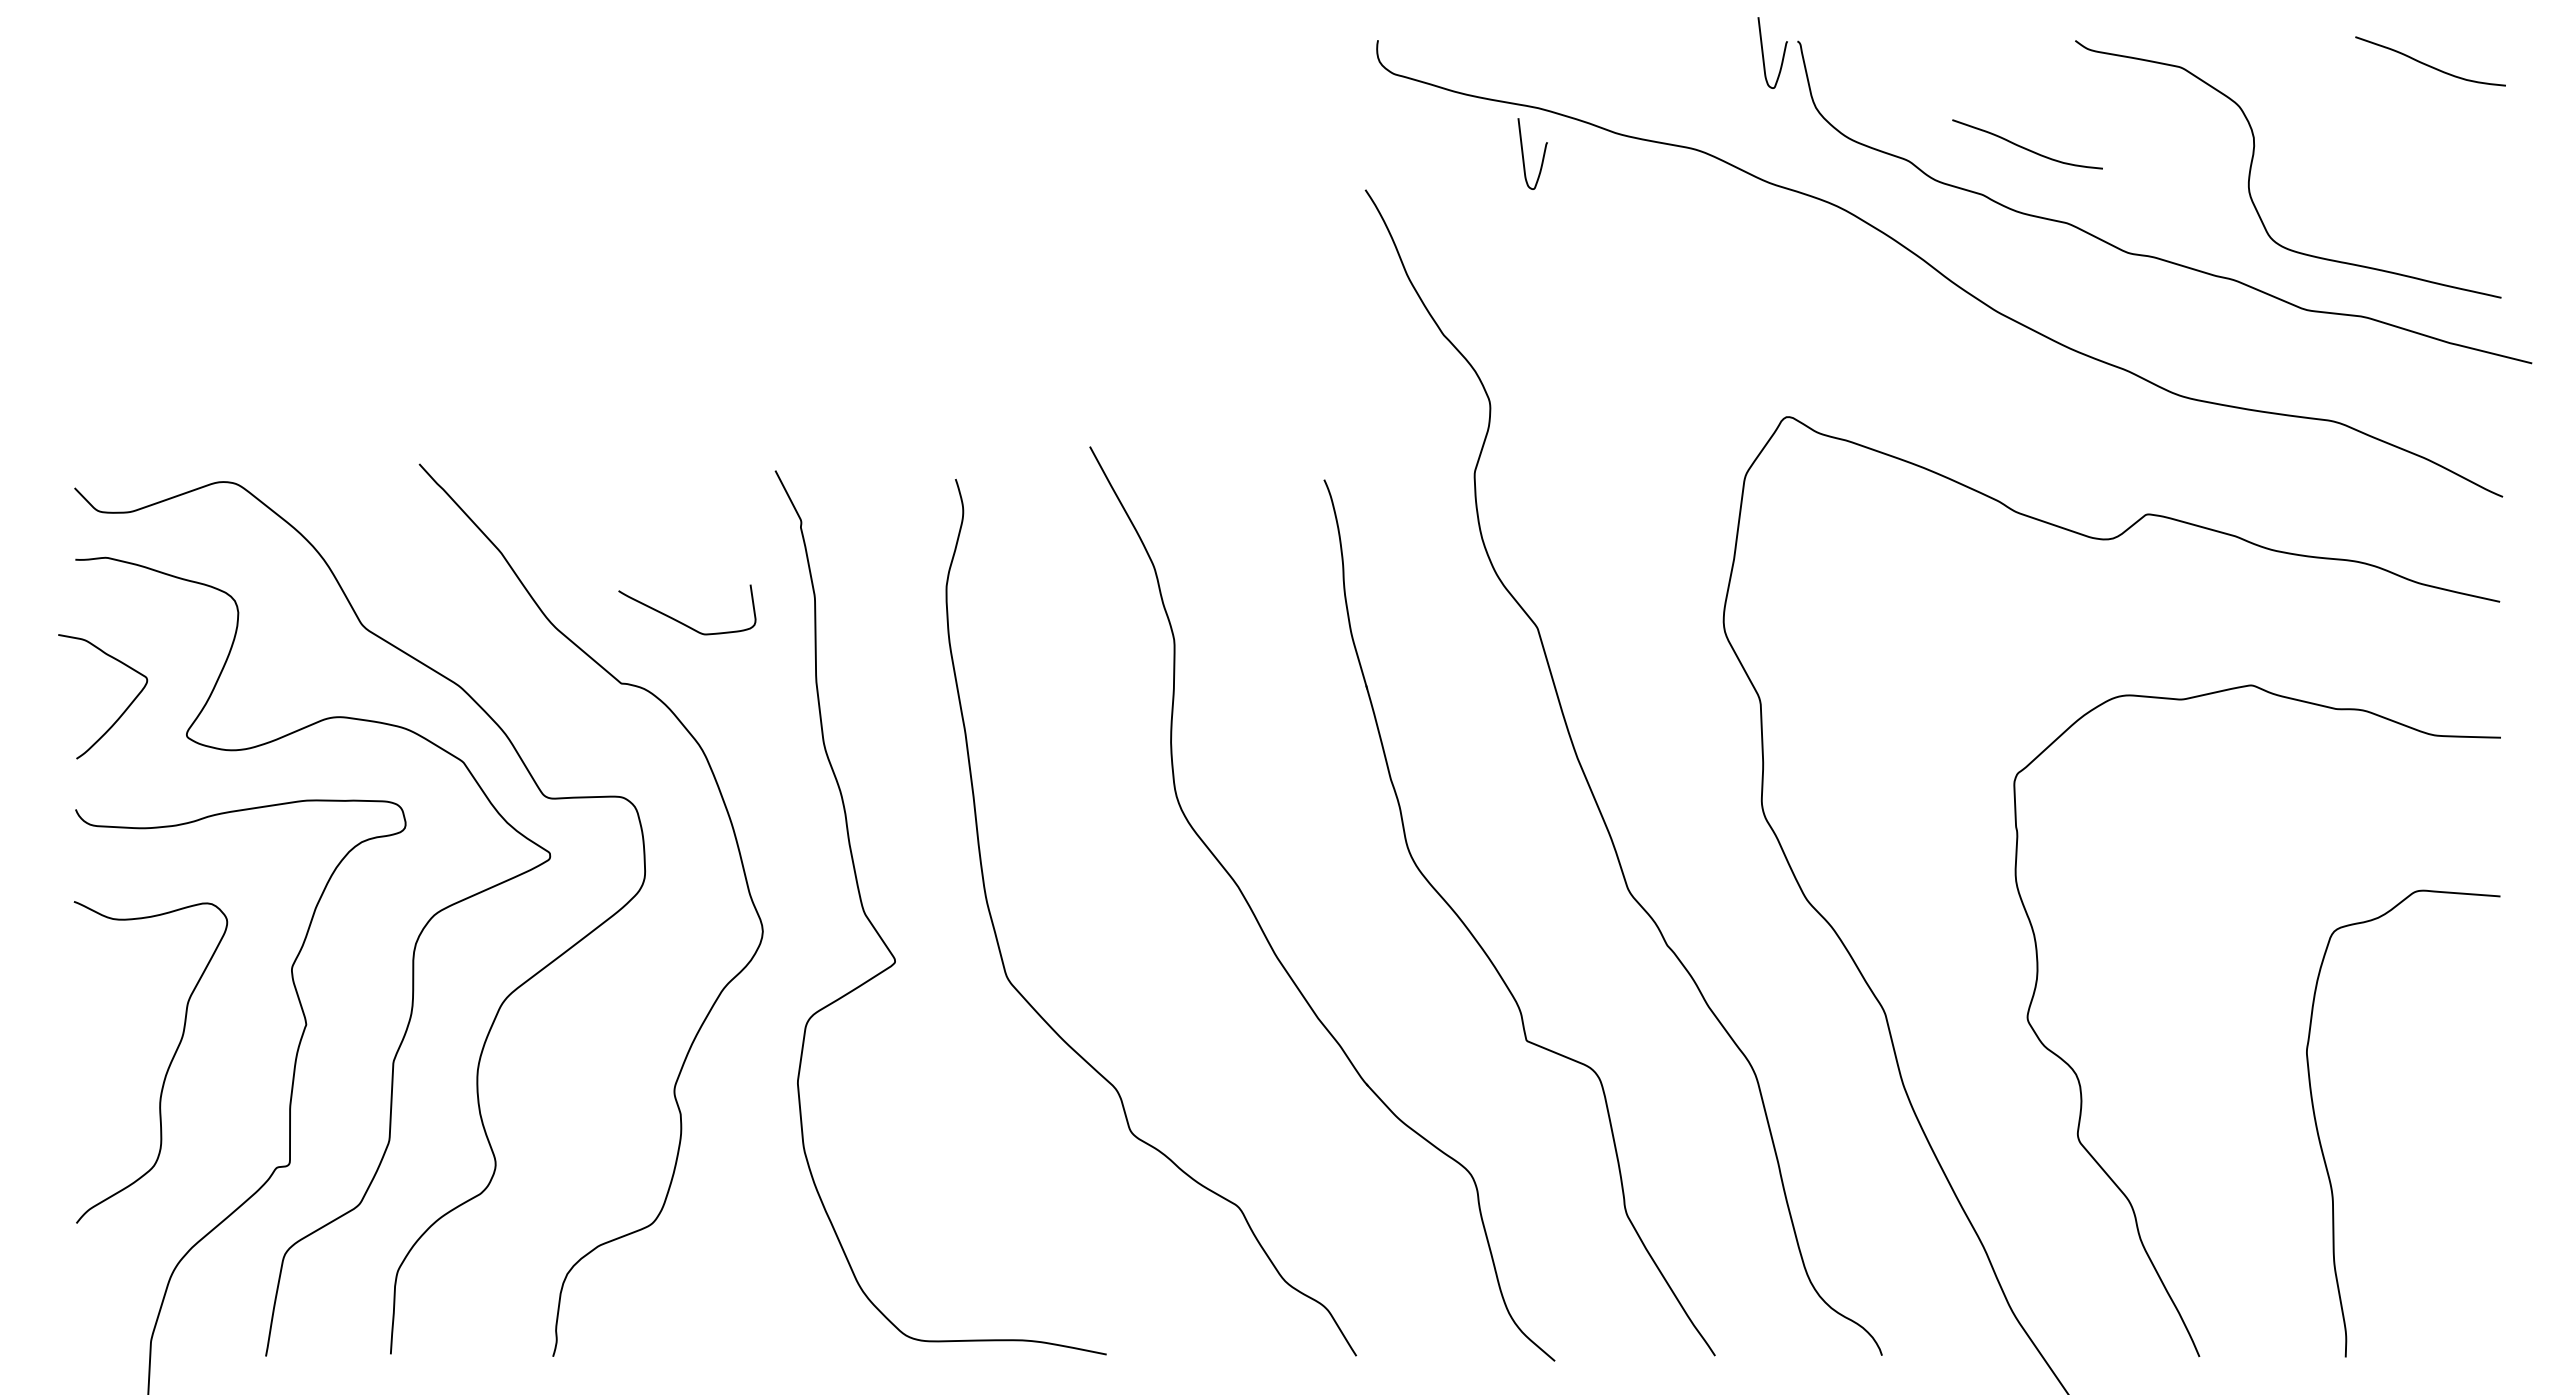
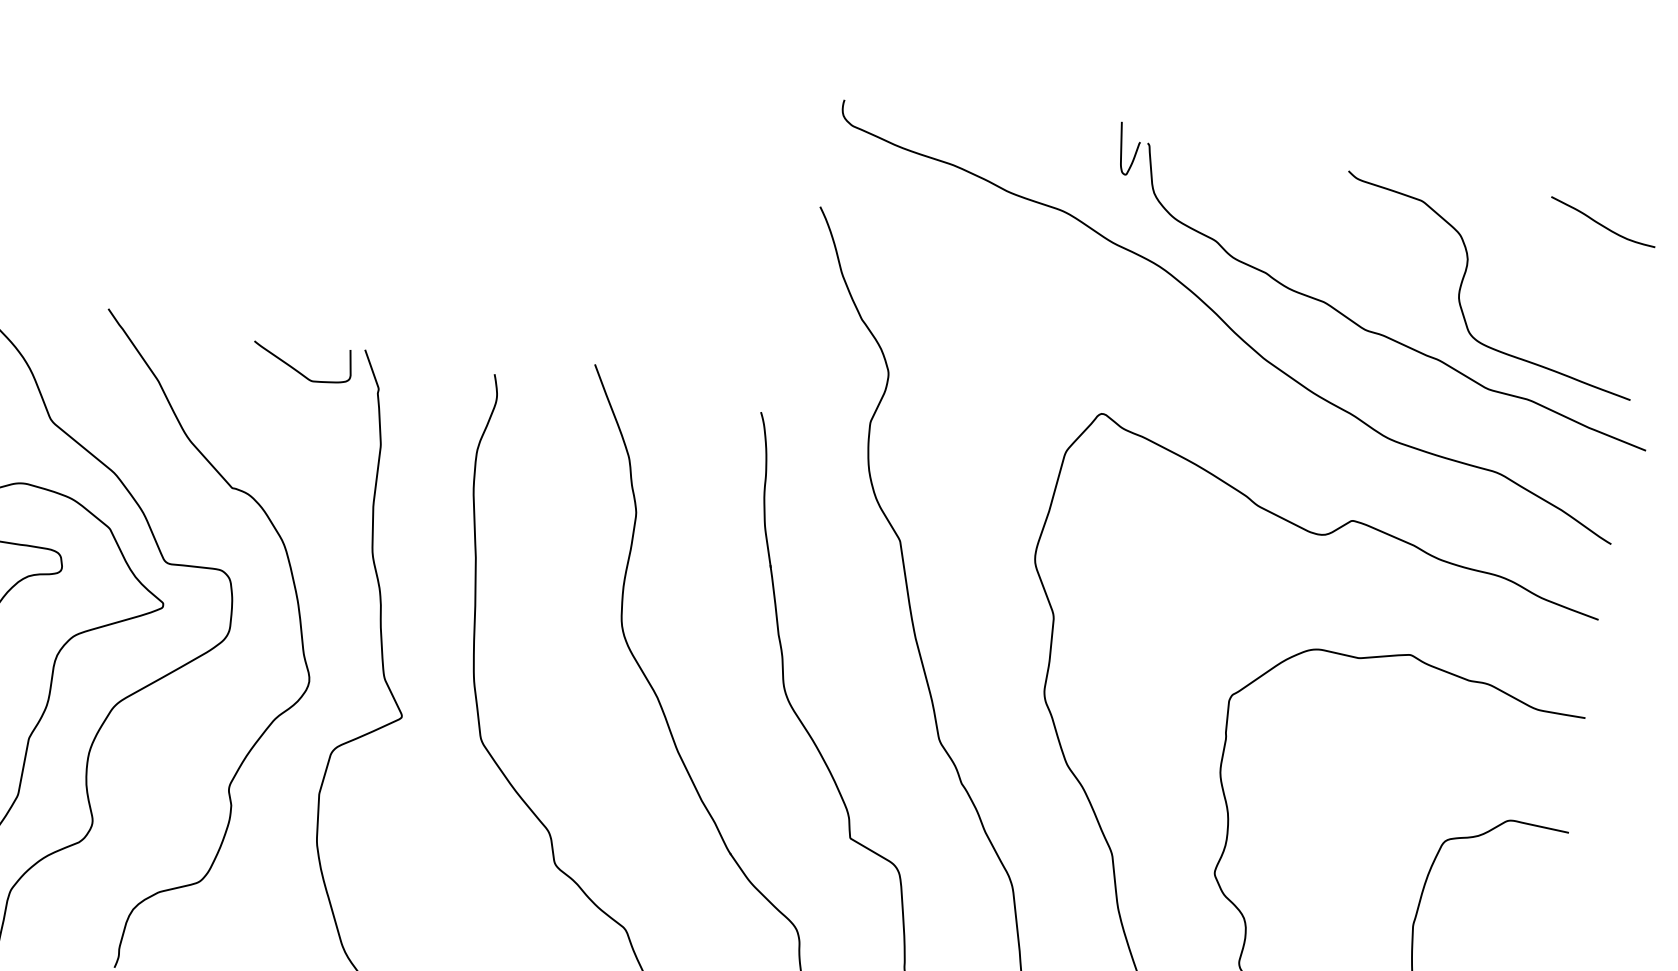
curve: (2025, 147) -> (1301, 243), removed
curve: (1523, 153) -> (938, 196), removed
curve: (680, 621) -> (296, 369), moved

